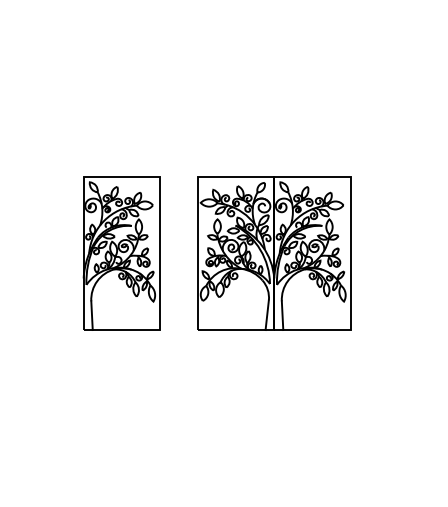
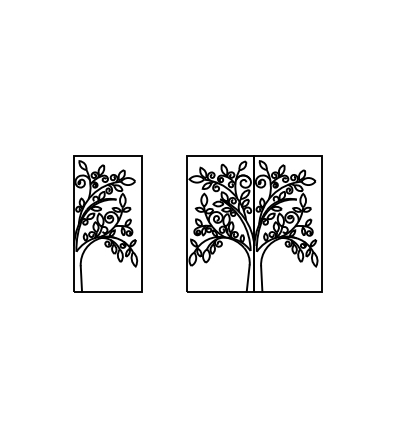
part: (274, 252) -> (254, 223), moved

